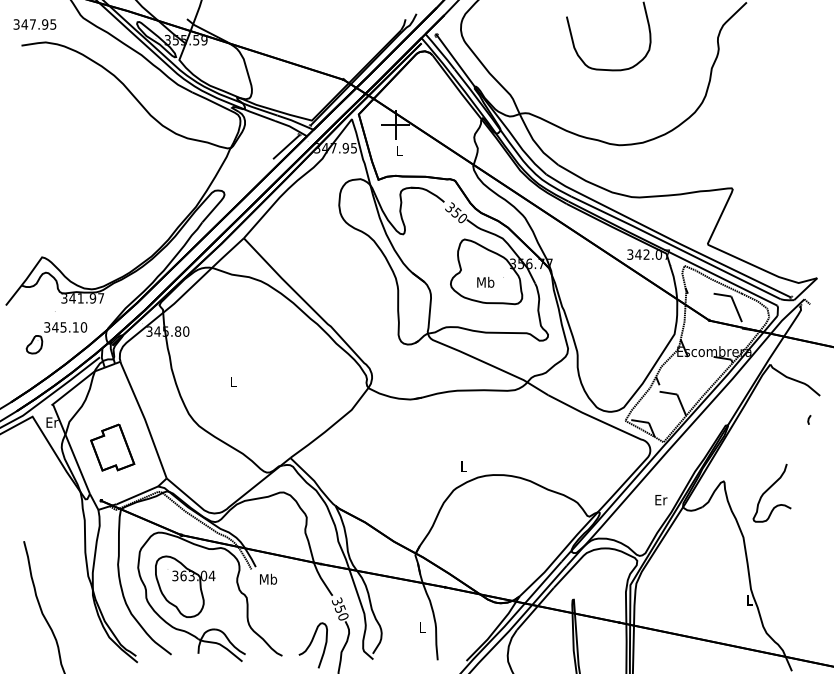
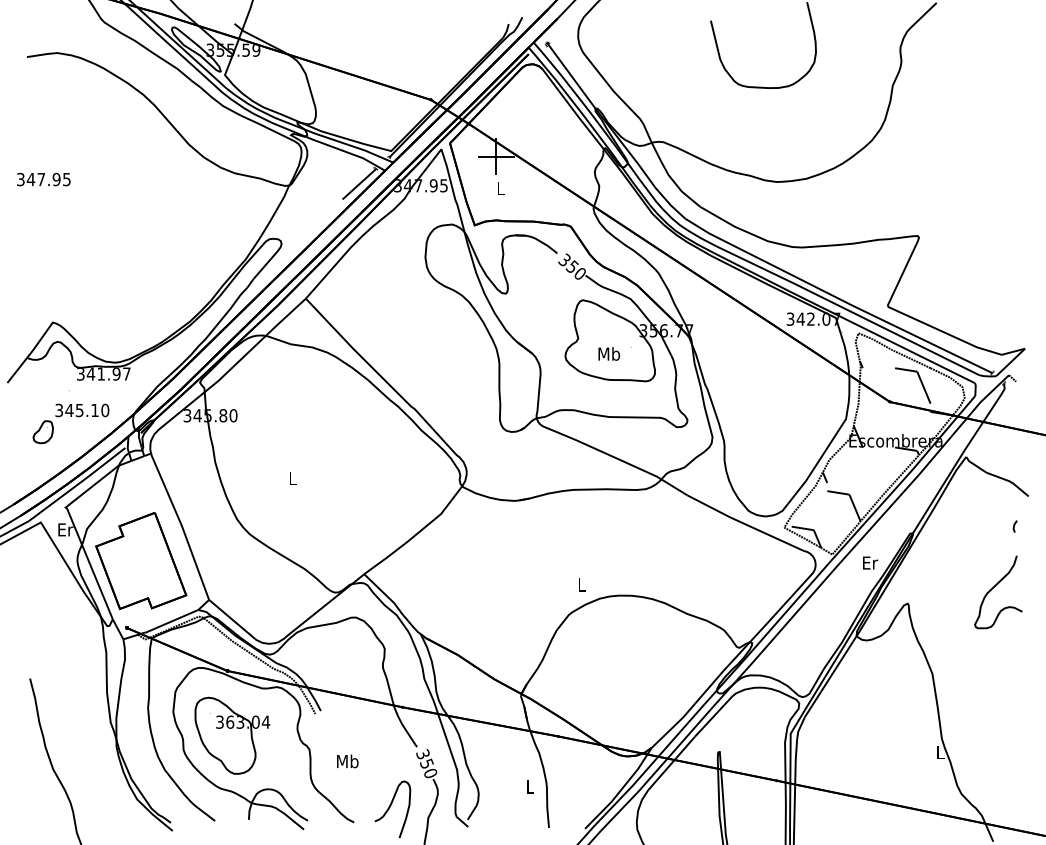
text: (34, 24) -> (43, 179), moved
part: (112, 447) -> (141, 561), size x1.67
curve: (769, 489) -> (994, 587), moved
text: (661, 499) -> (870, 562), moved
text: (268, 579) -> (347, 761), moved

